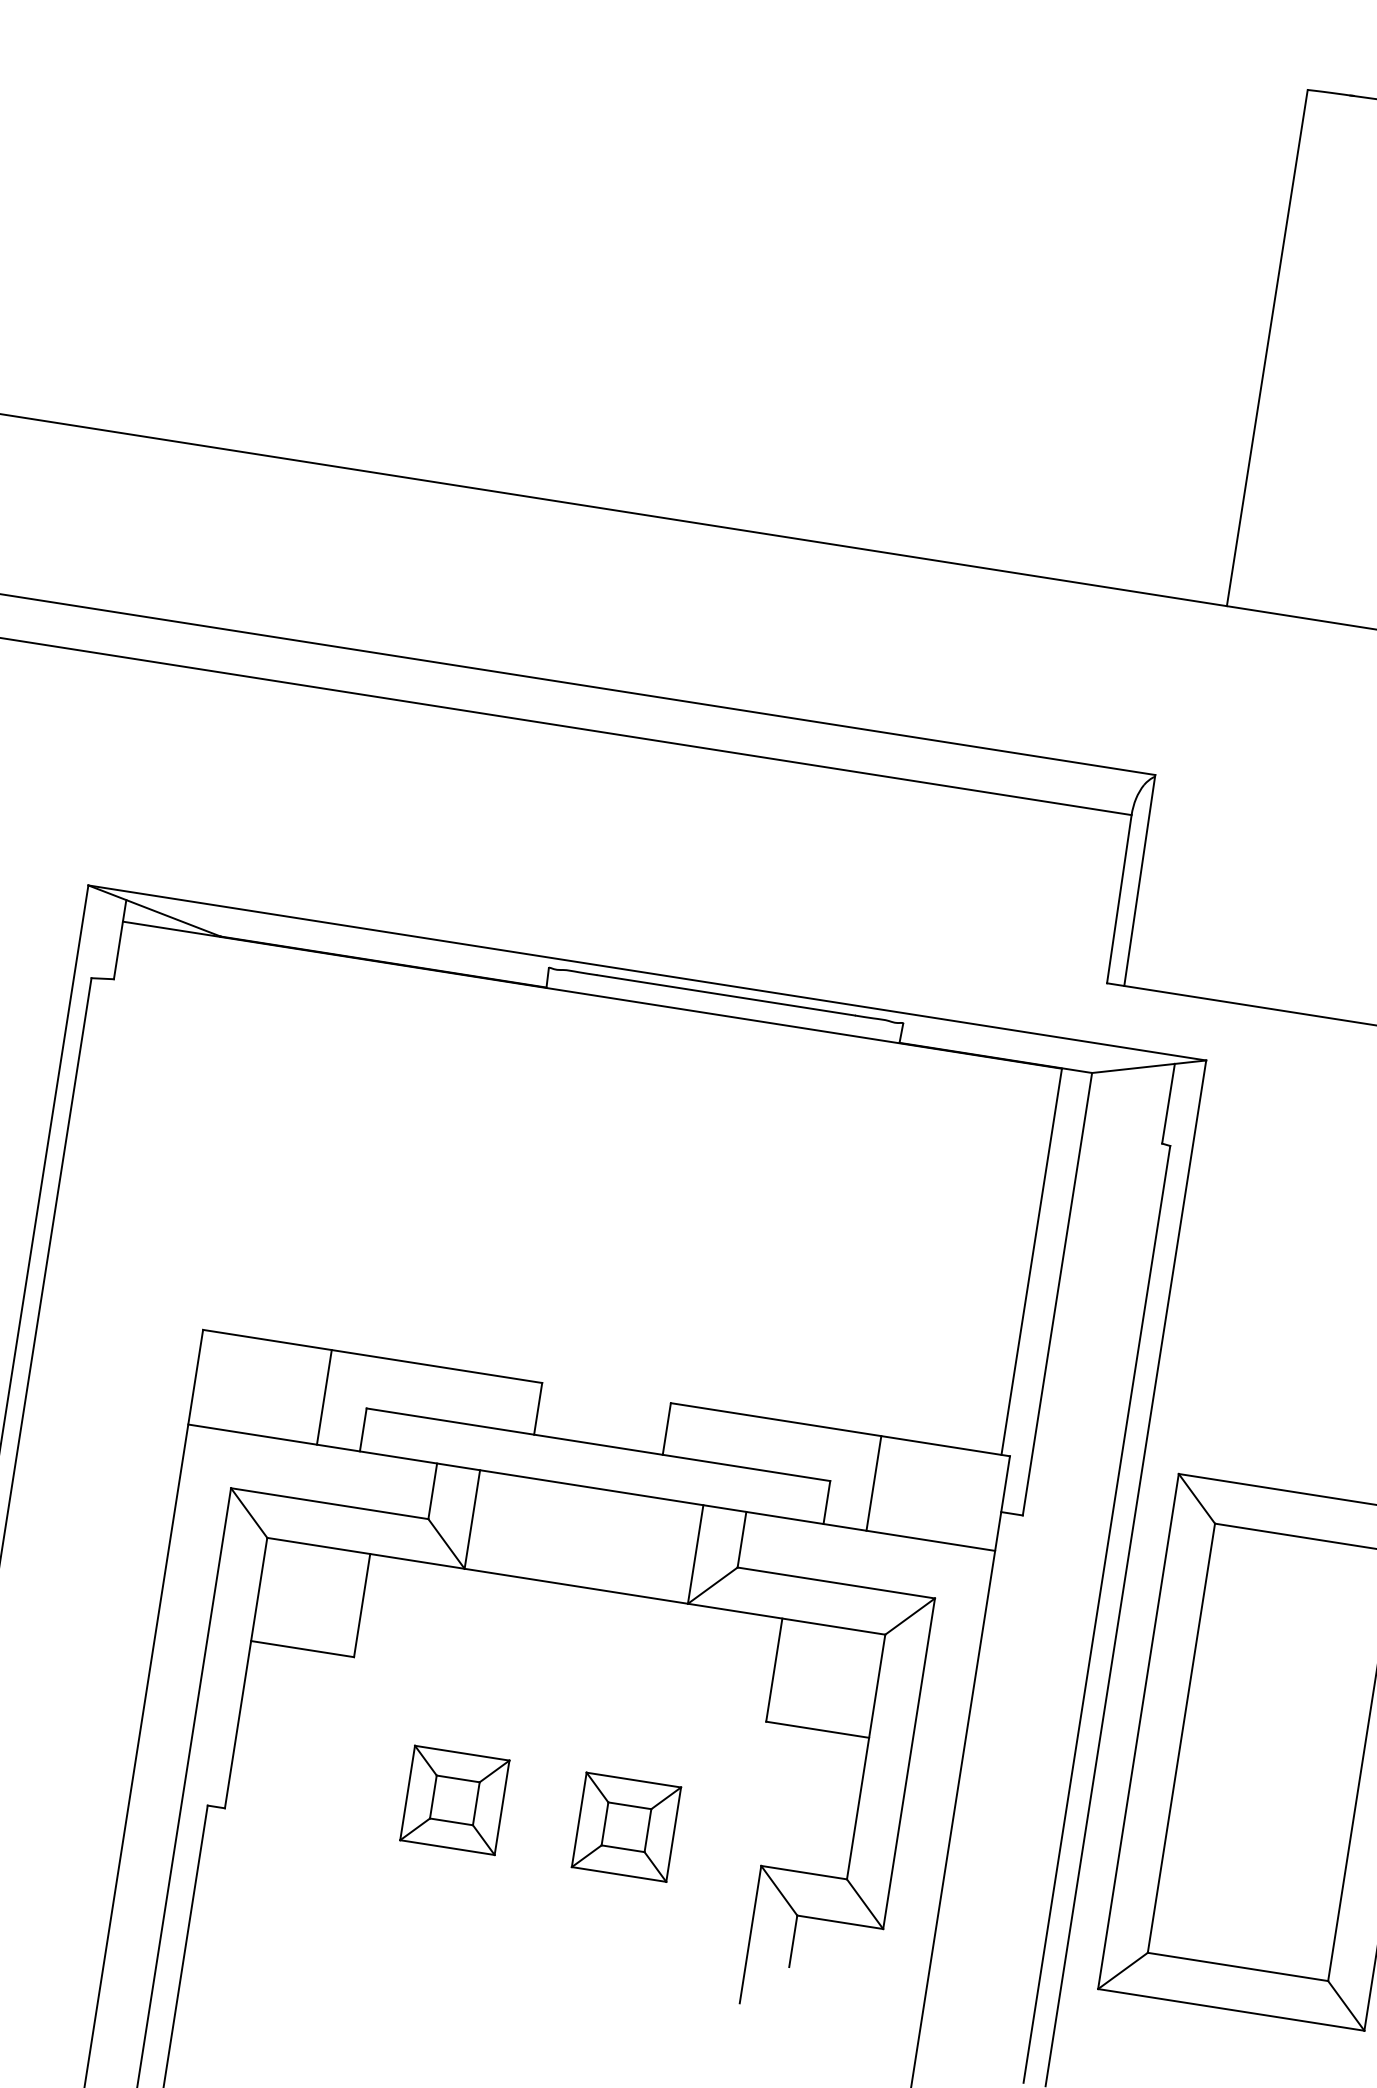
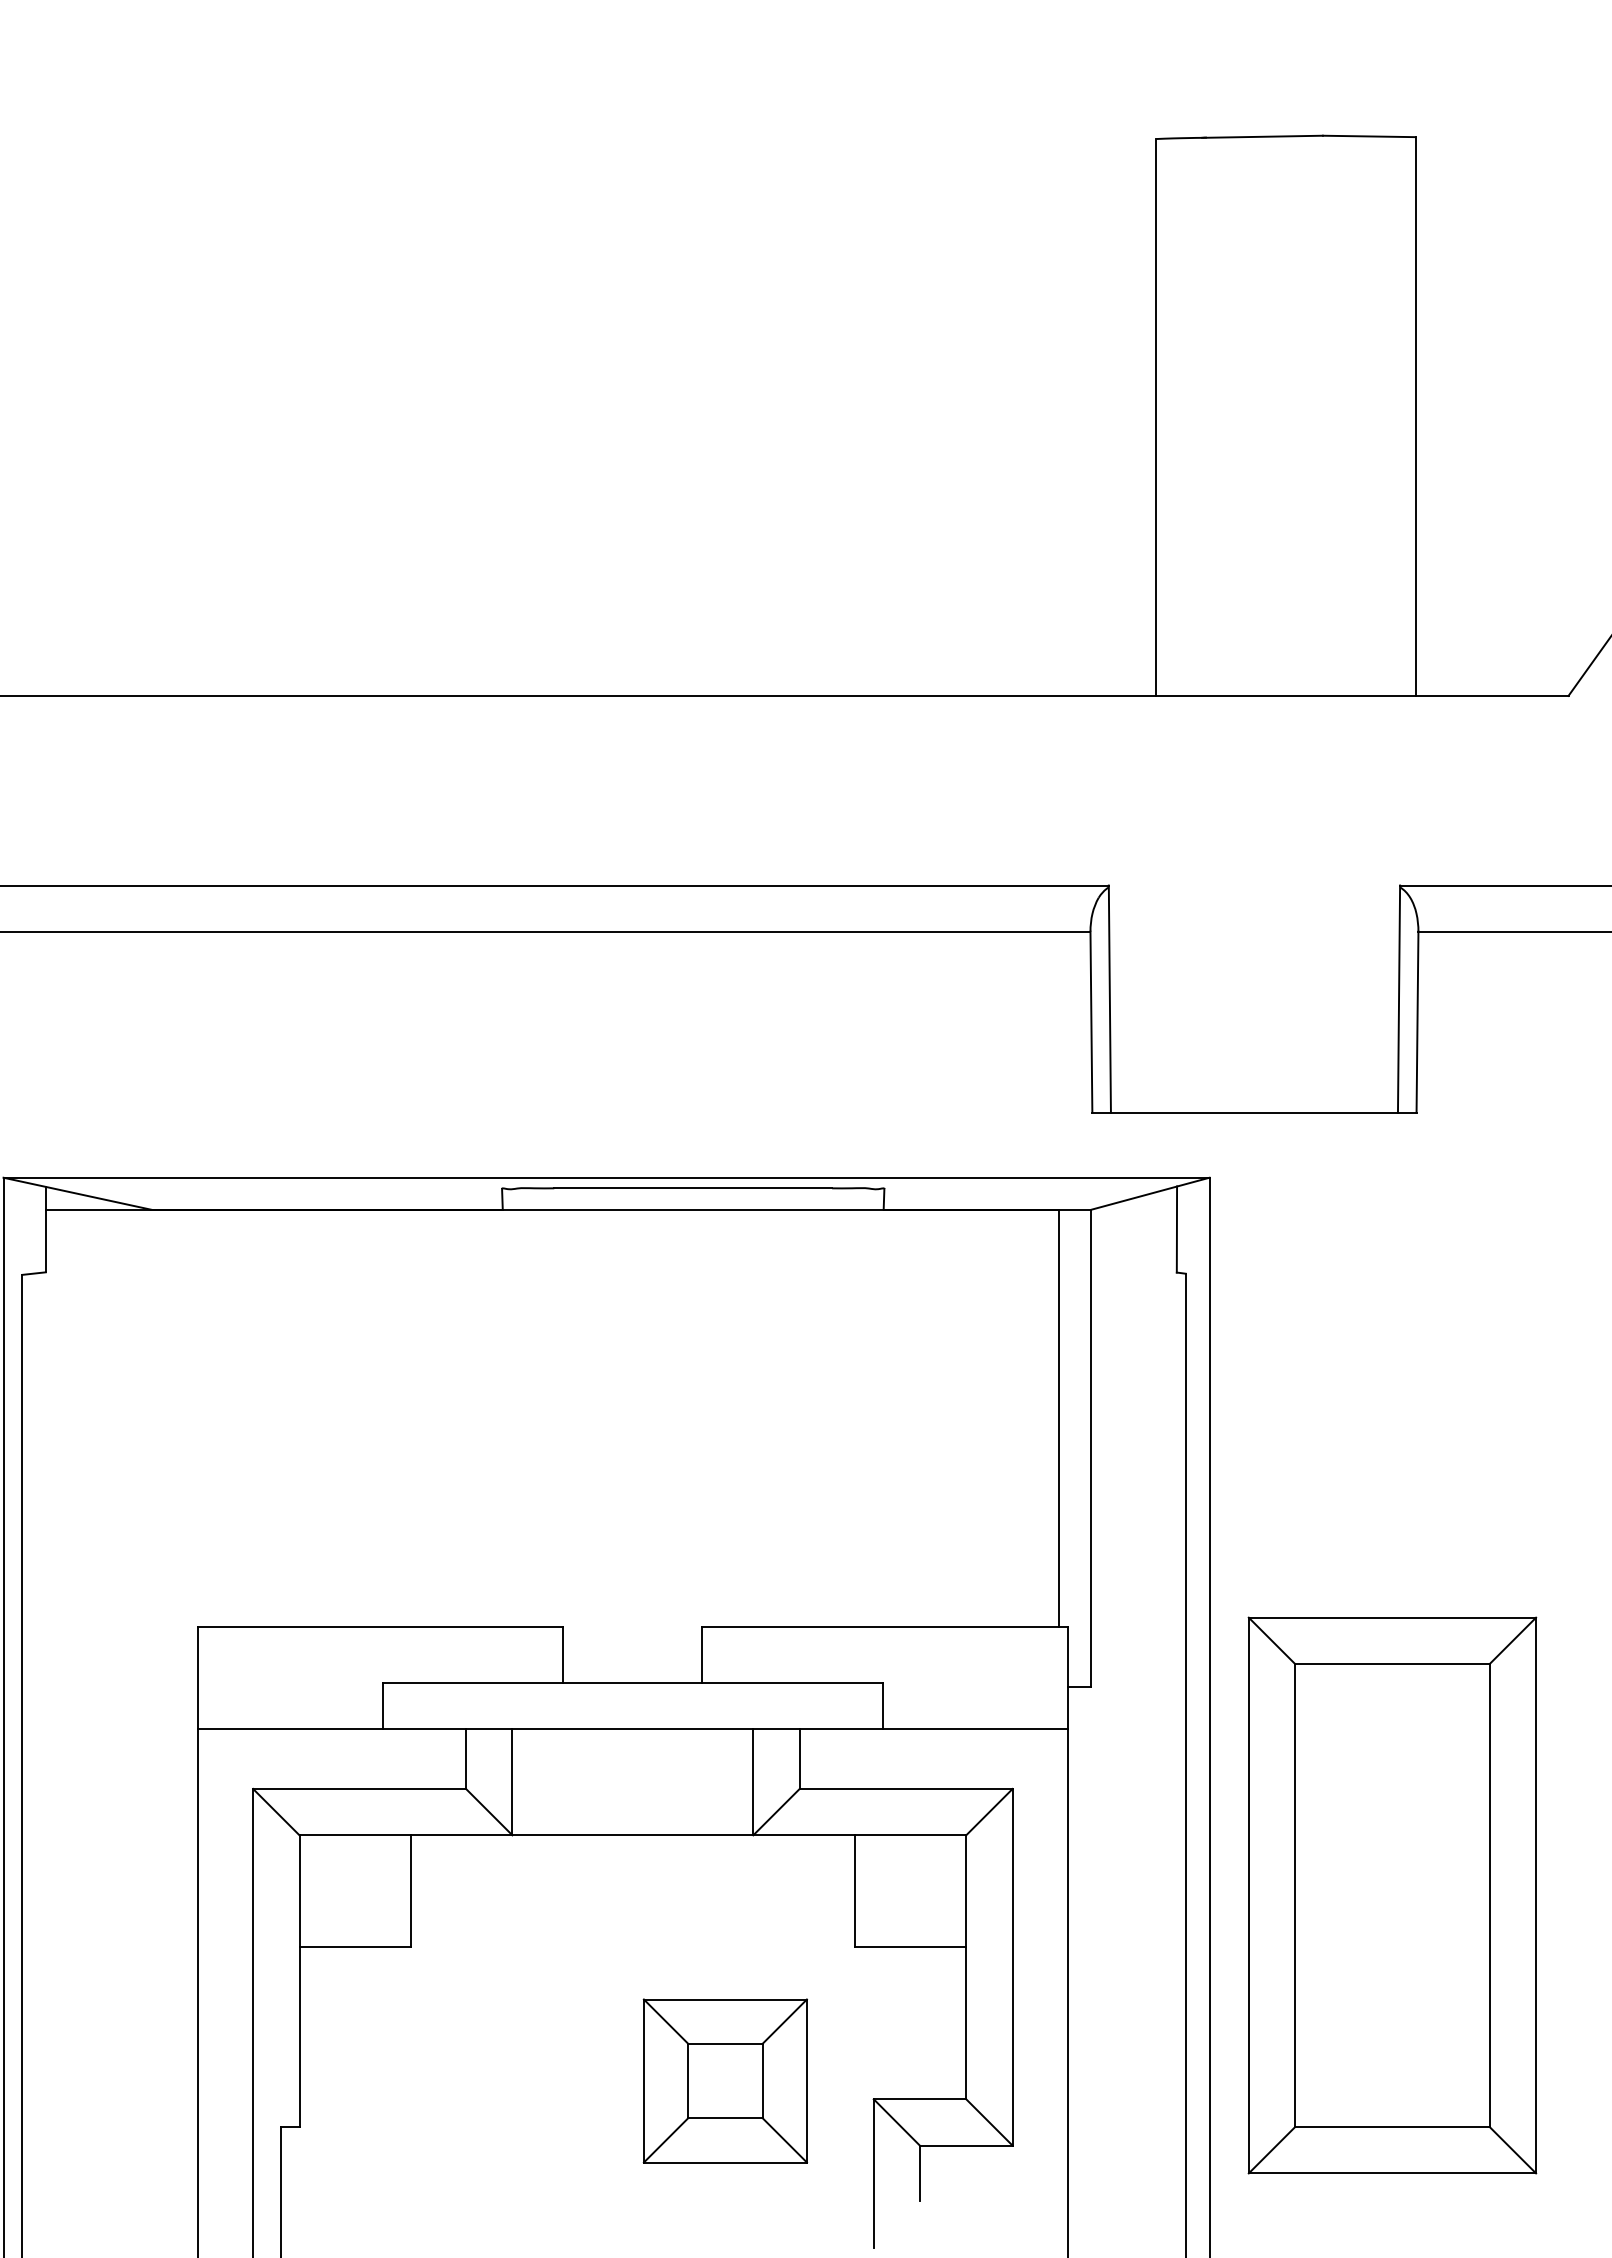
line: (324, 1396) -> (336, 1677), removed
line: (874, 1483) -> (929, 1677), removed
part: (455, 1800) -> (540, 2080), removed
part: (626, 1826) -> (725, 2080), size x1.6

